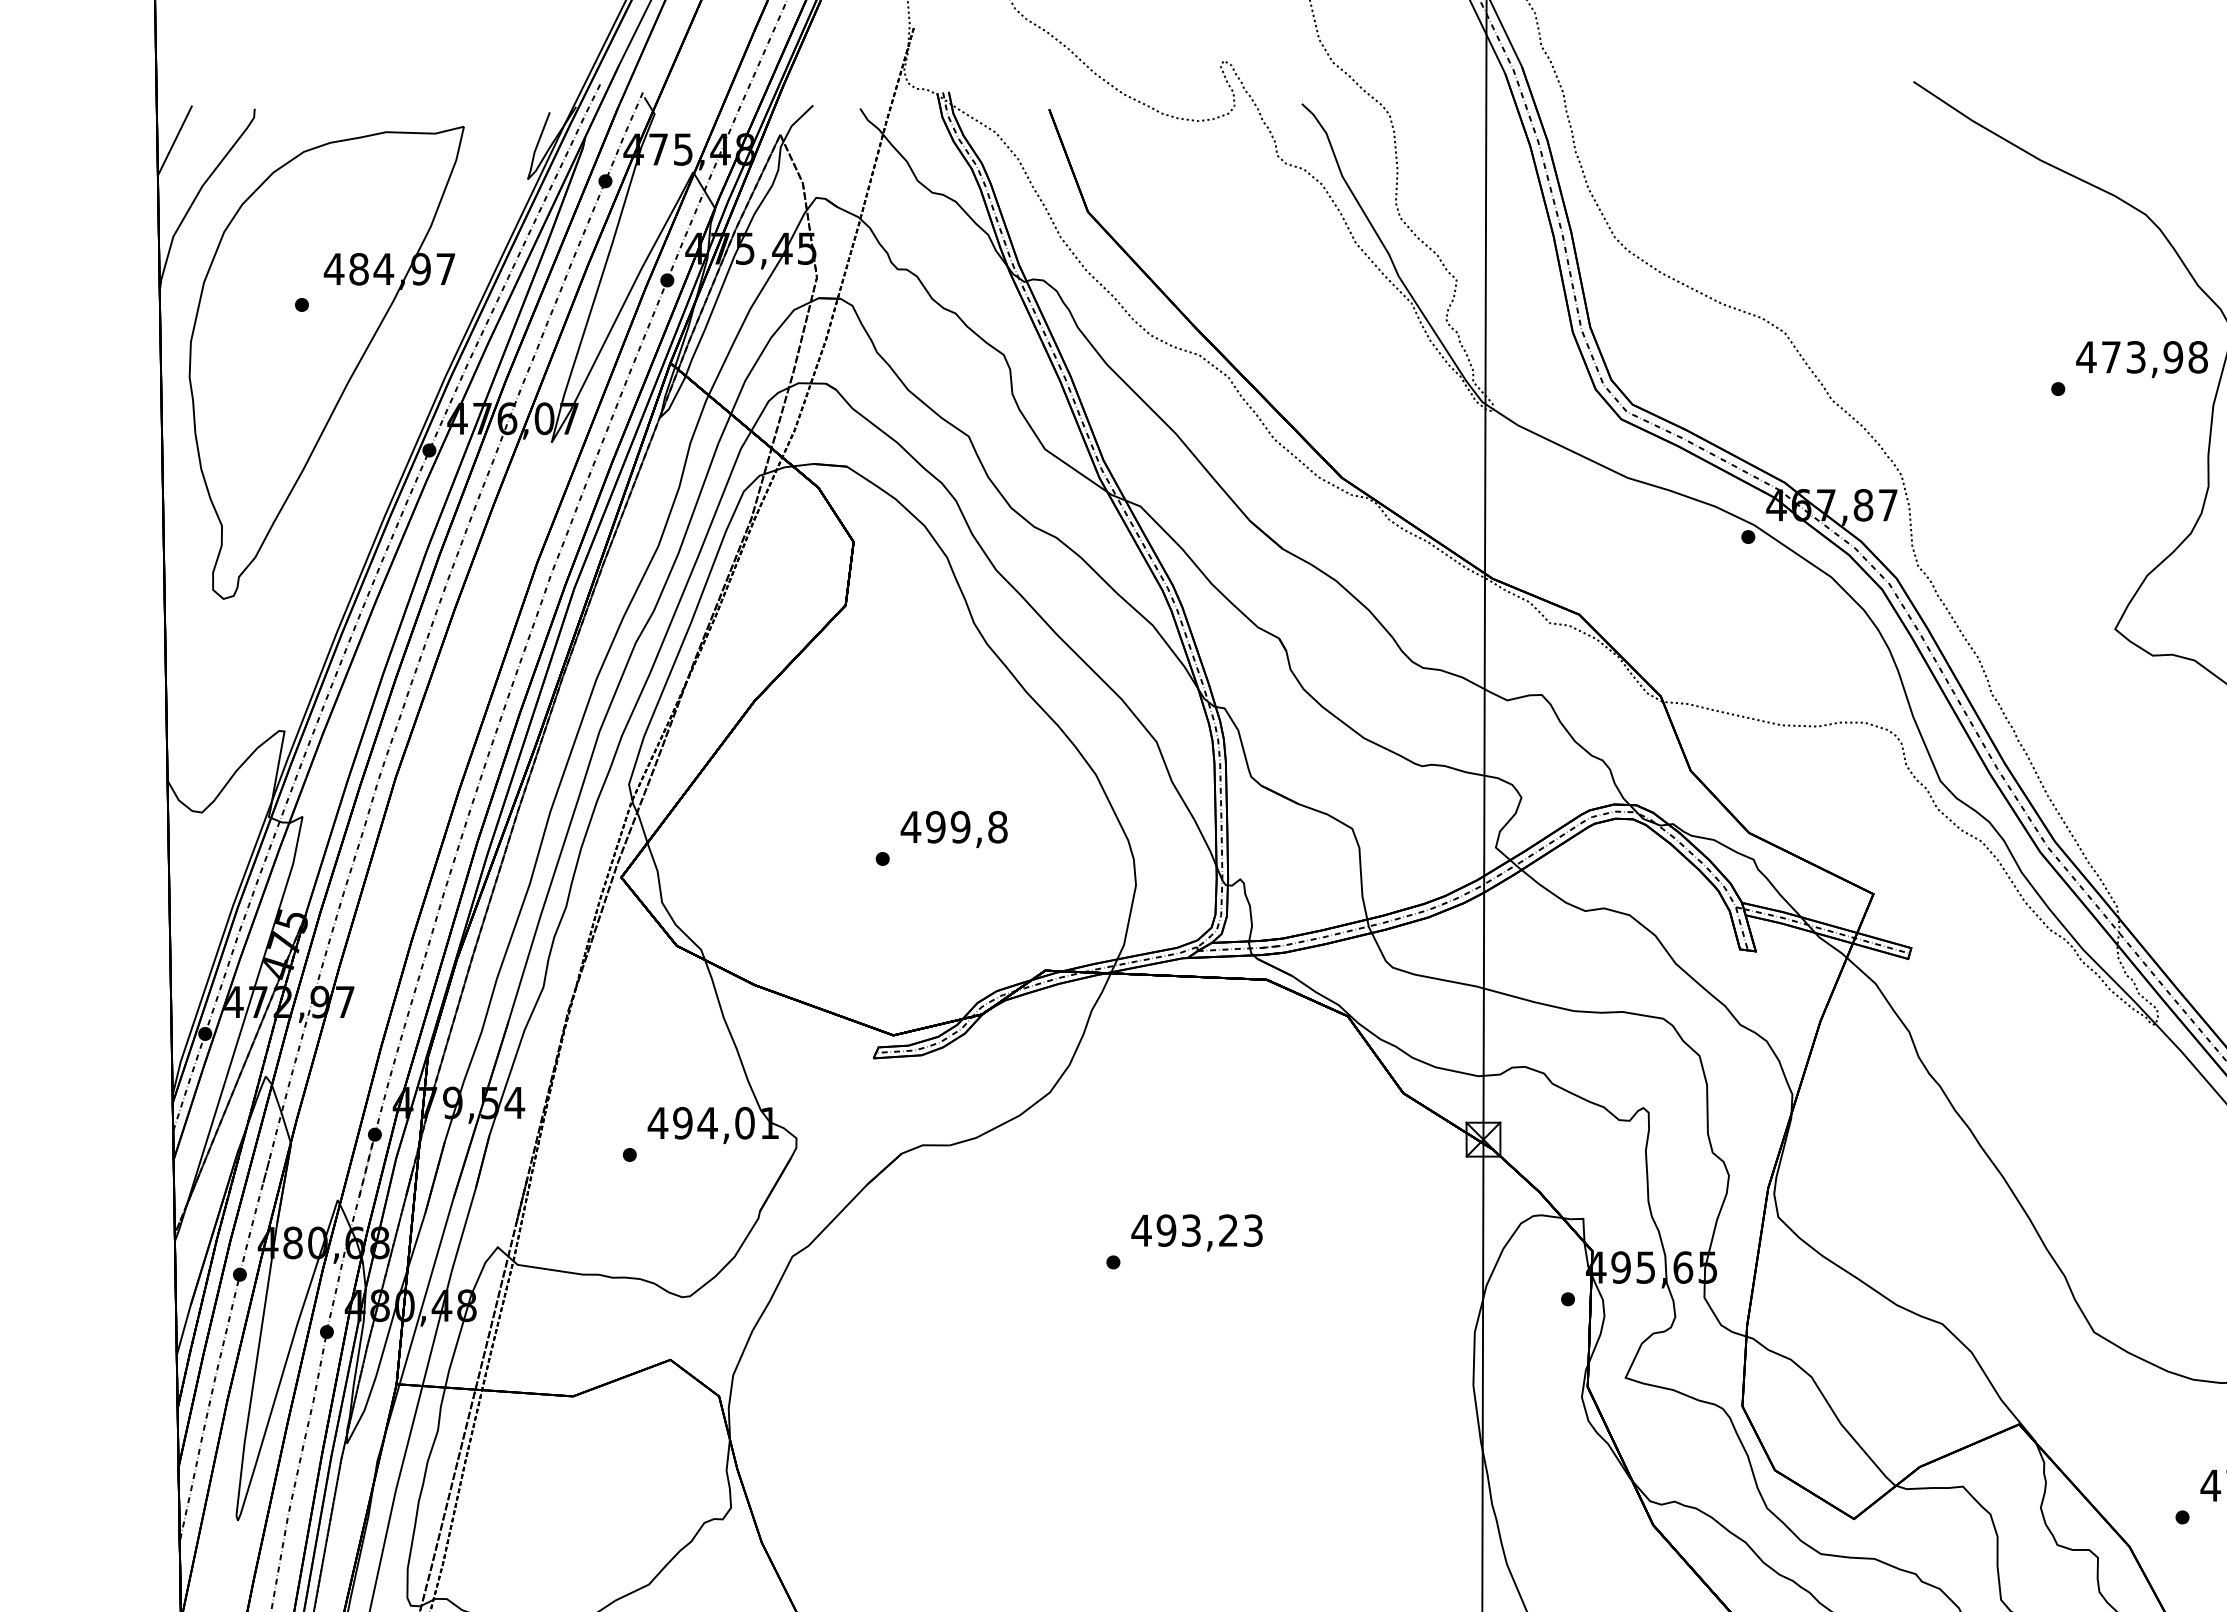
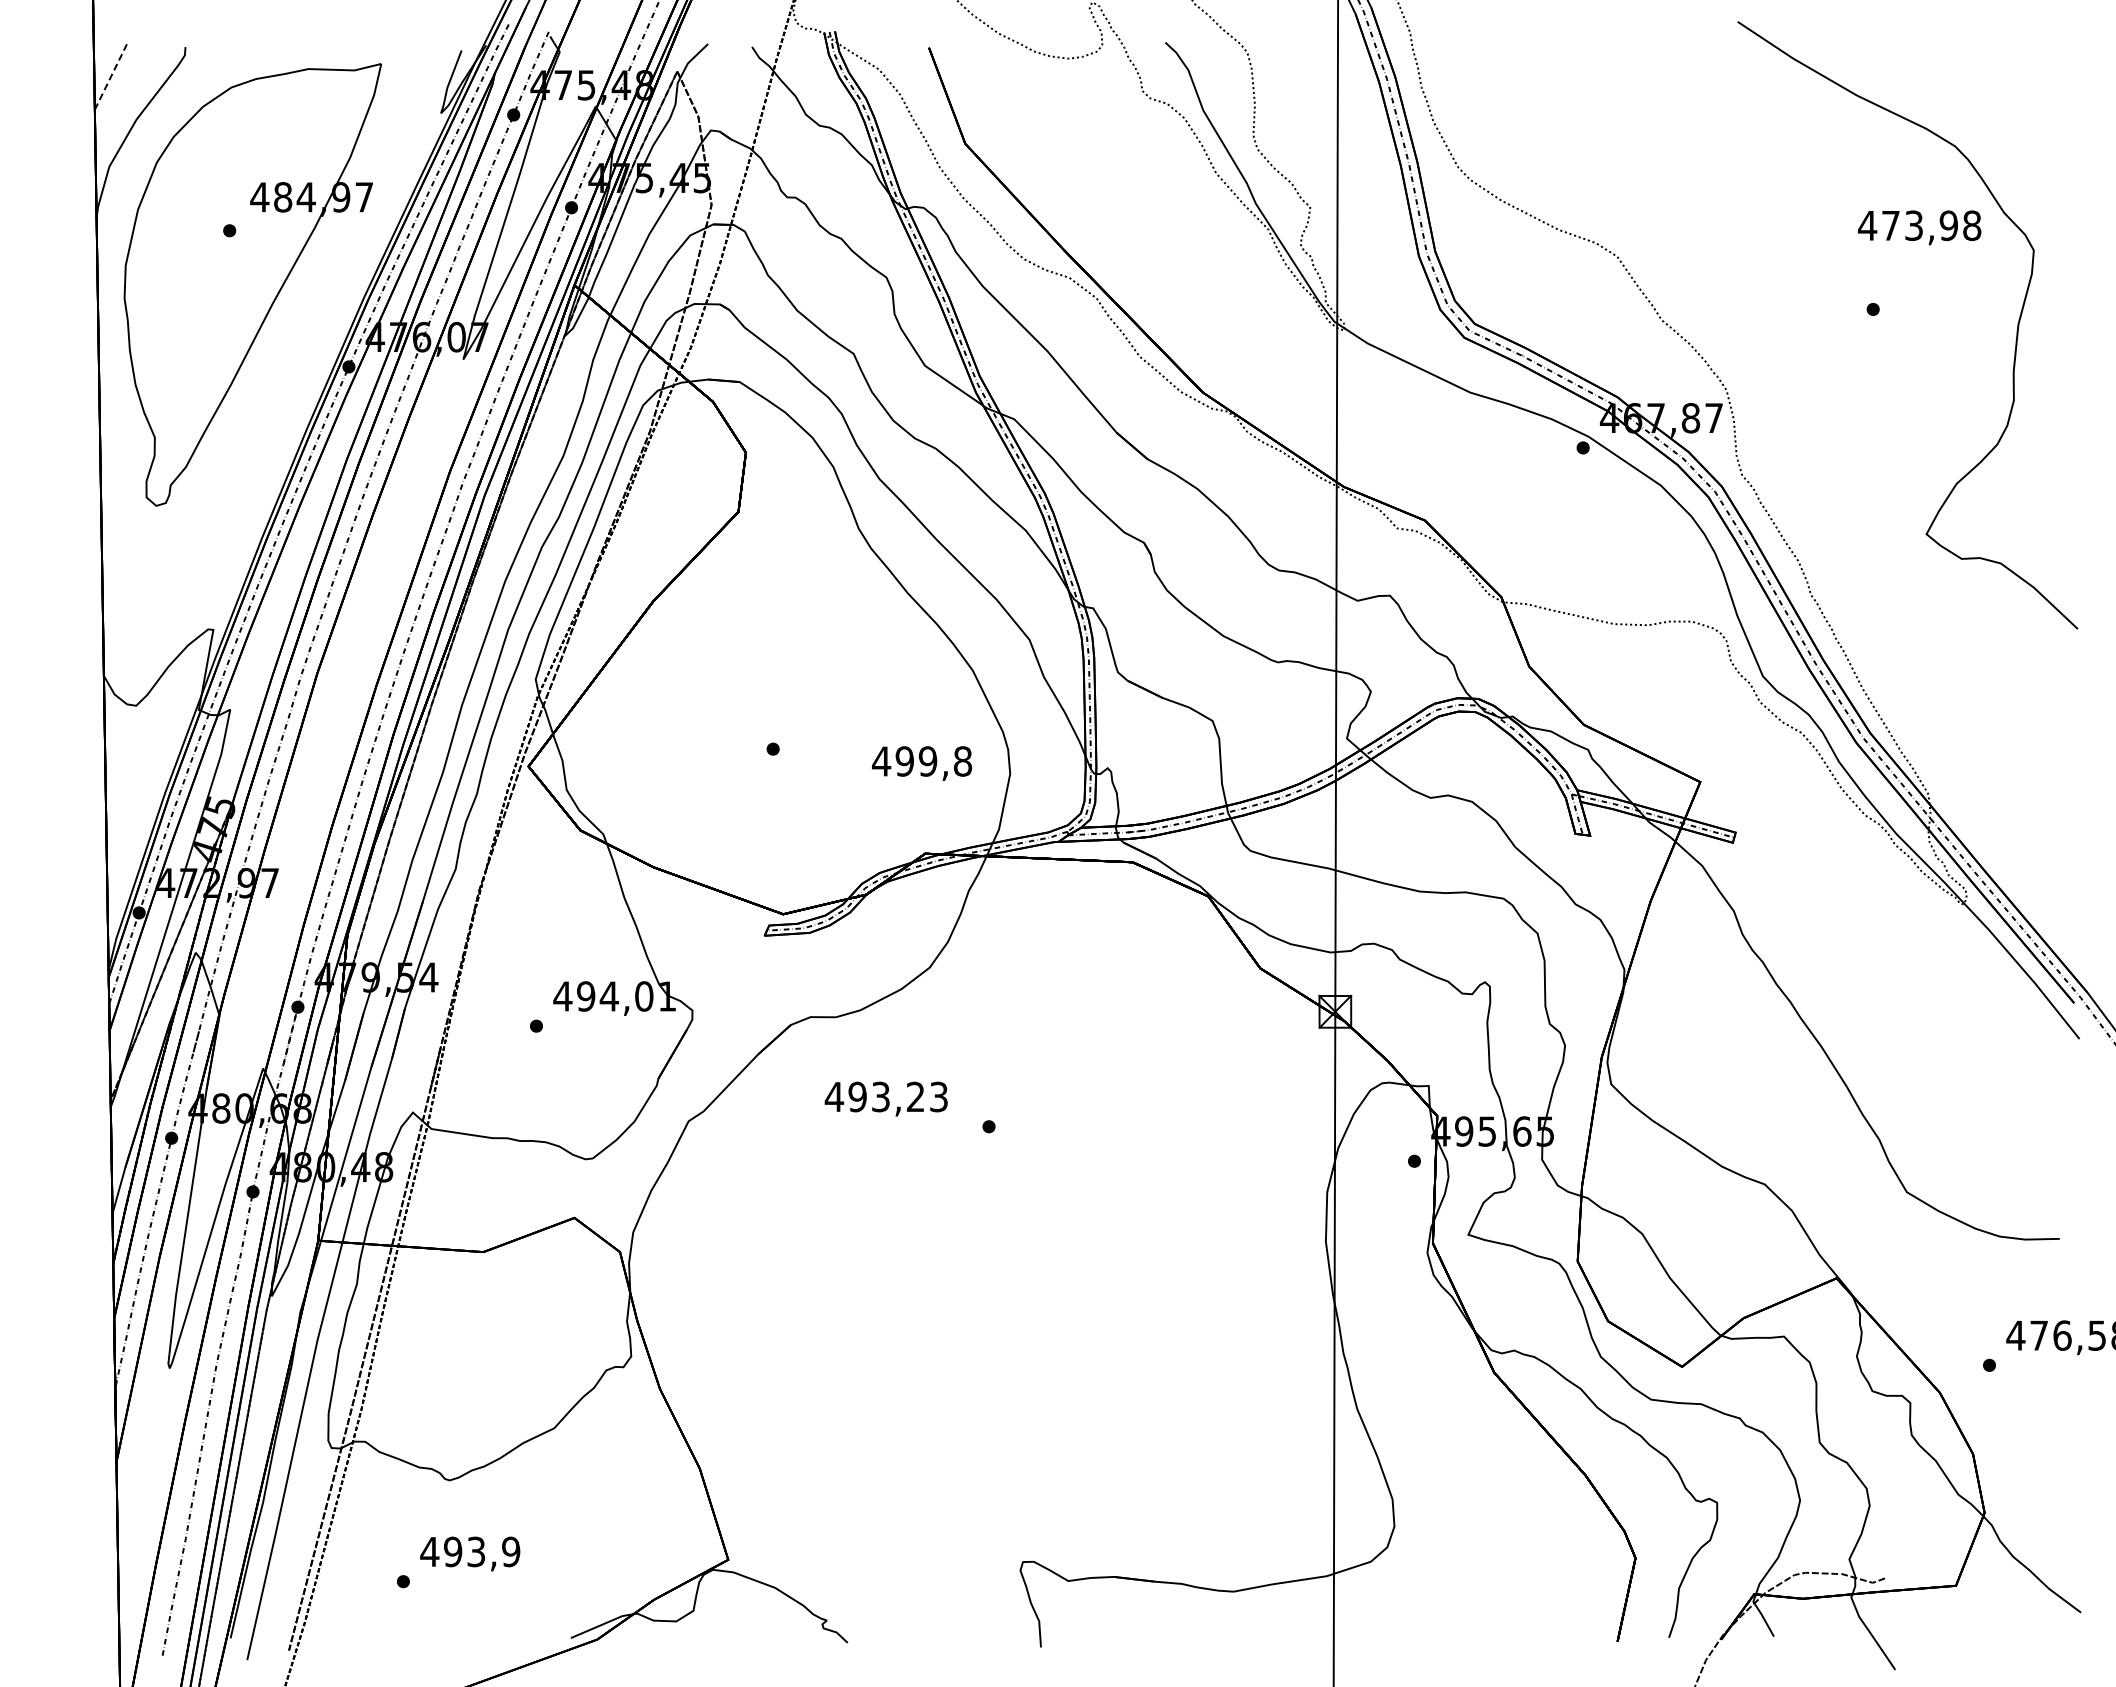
line: (174, 141) -> (110, 77), solid -> dashed
text: (2141, 359) -> (1919, 227), moved
text: (954, 829) -> (922, 763), moved
text: (1196, 1232) -> (885, 1098), moved

